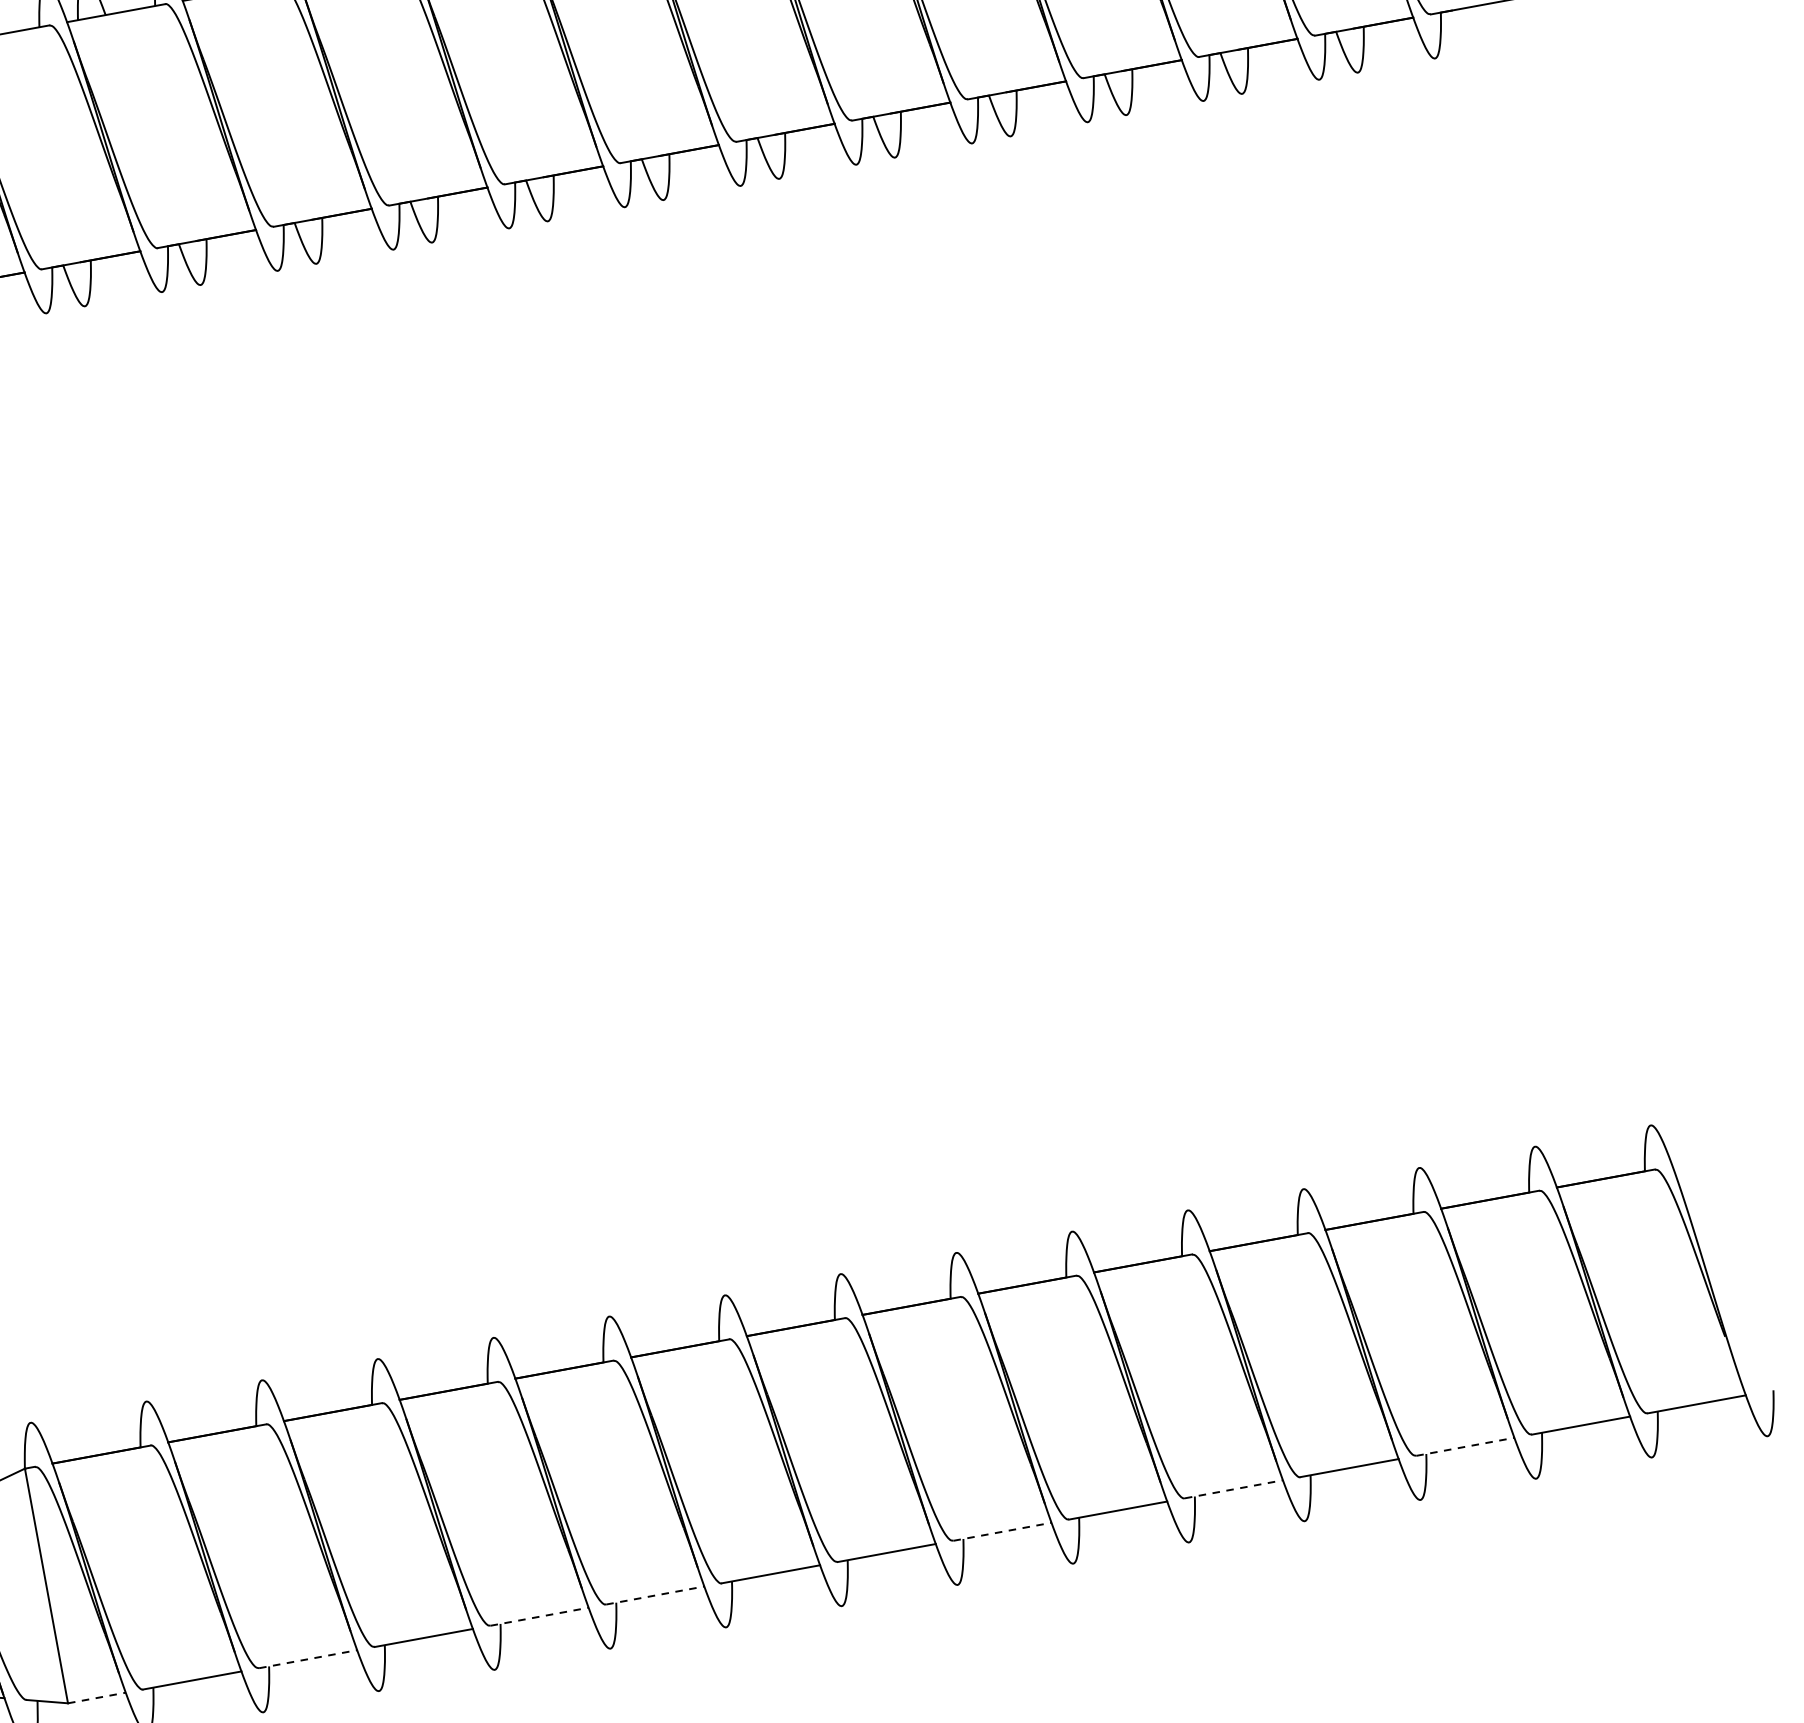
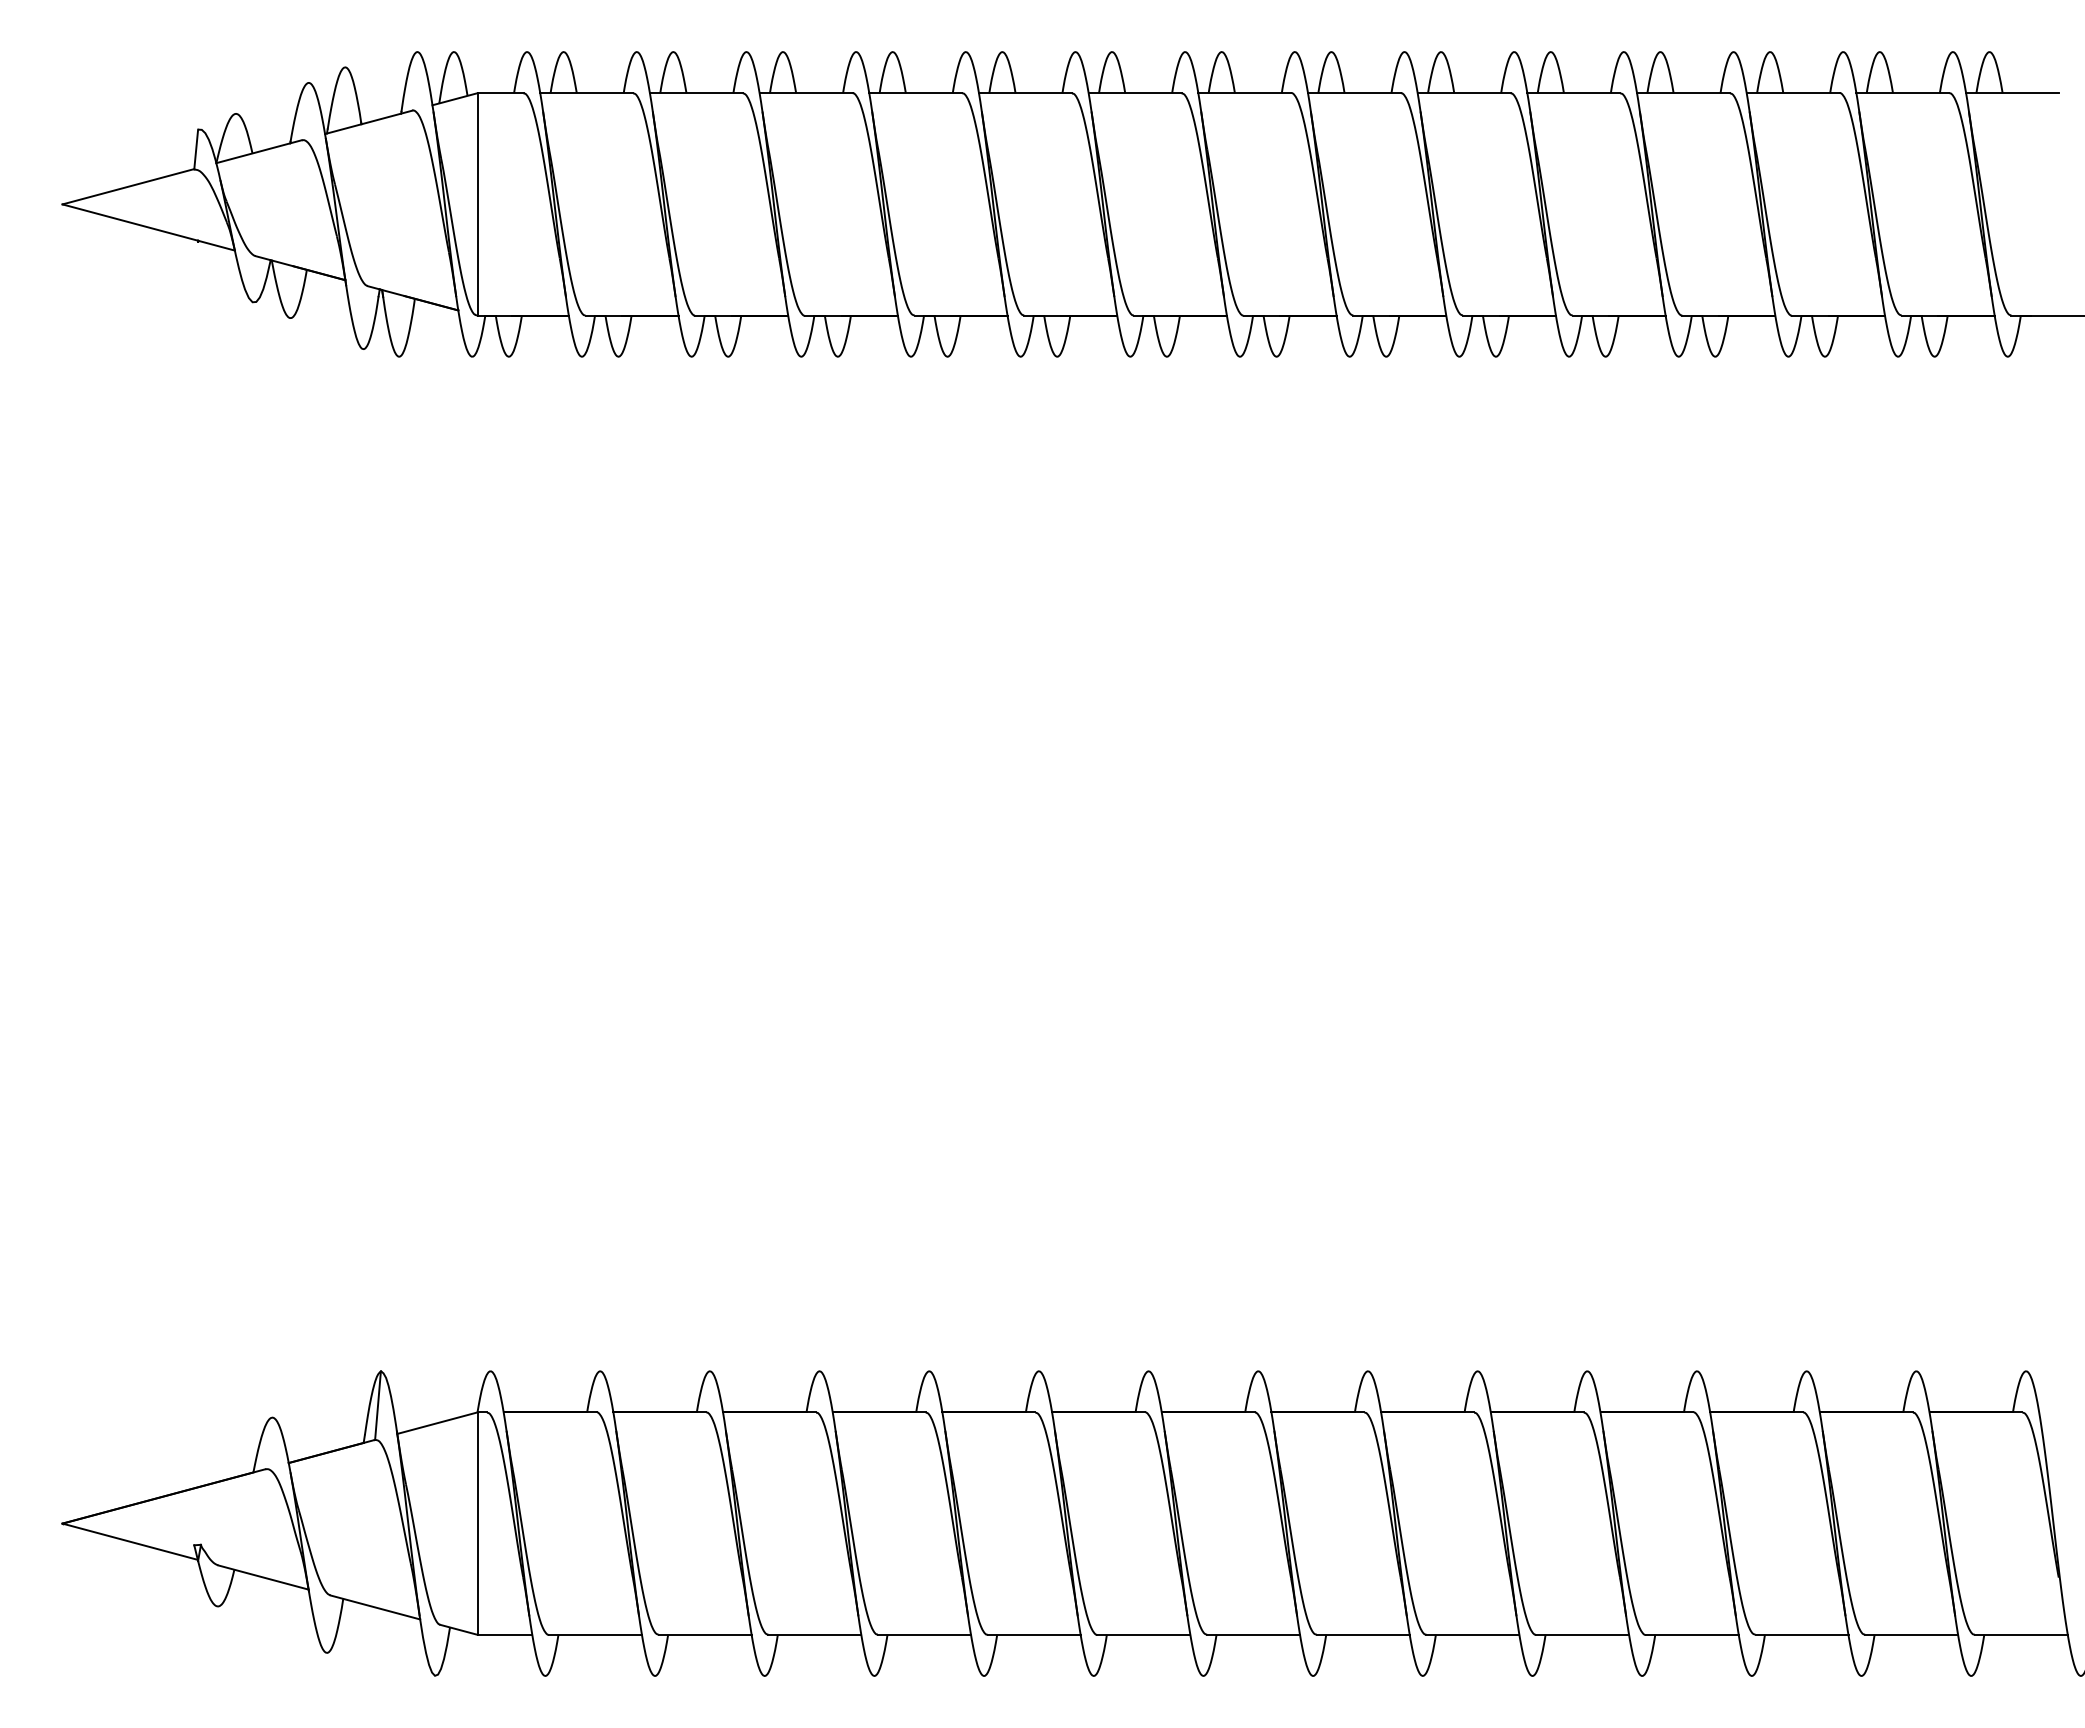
line: (1465, 1446) -> (1802, 1634), dashed -> solid
line: (1234, 1488) -> (1583, 1634), dashed -> solid
line: (1002, 1531) -> (1363, 1634), dashed -> solid
line: (655, 1595) -> (1034, 1634), dashed -> solid
line: (540, 1616) -> (925, 1634), dashed -> solid
line: (308, 1658) -> (705, 1634), dashed -> solid
line: (97, 1697) -> (505, 1634), dashed -> solid

